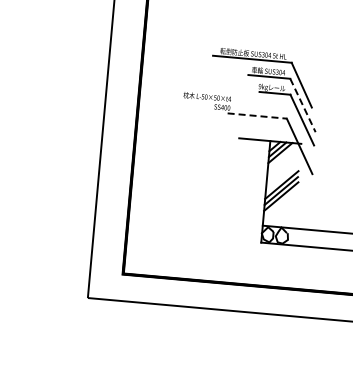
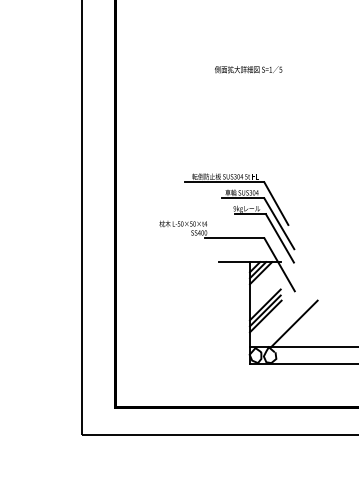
line: (303, 105) -> (279, 223), dashed -> solid
line: (257, 116) -> (234, 238), dashed -> solid
line: (309, 206) -> (294, 323), added

